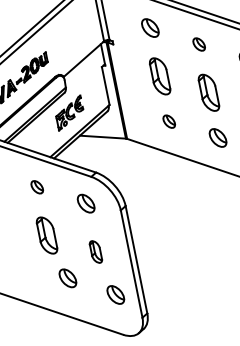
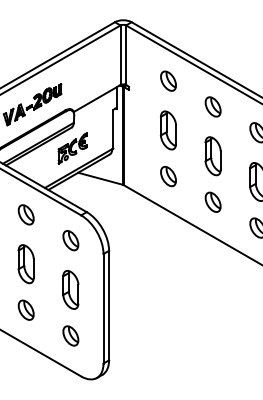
part: (198, 44) -> (212, 106), size x1.43
part: (169, 121) -> (168, 176), size x1.43
part: (36, 187) -> (25, 214), size x1.43
part: (95, 251) -> (70, 289), size x1.67
part: (67, 277) -> (25, 309), moved
part: (115, 294) -> (70, 335), moved

